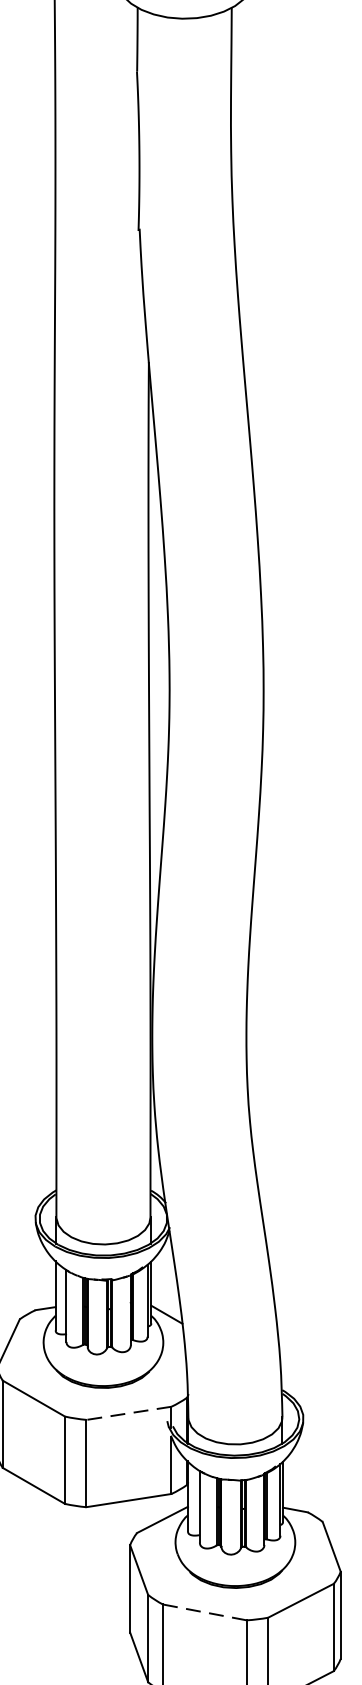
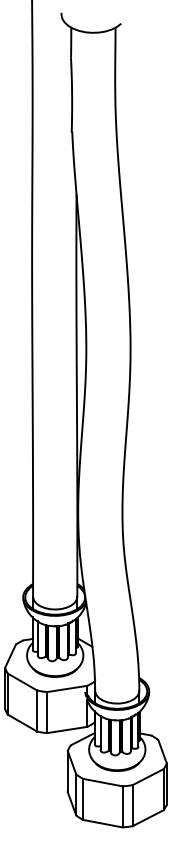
line: (127, 1414) -> (66, 689), dashed -> solid
line: (203, 1612) -> (102, 782), dashed -> solid

